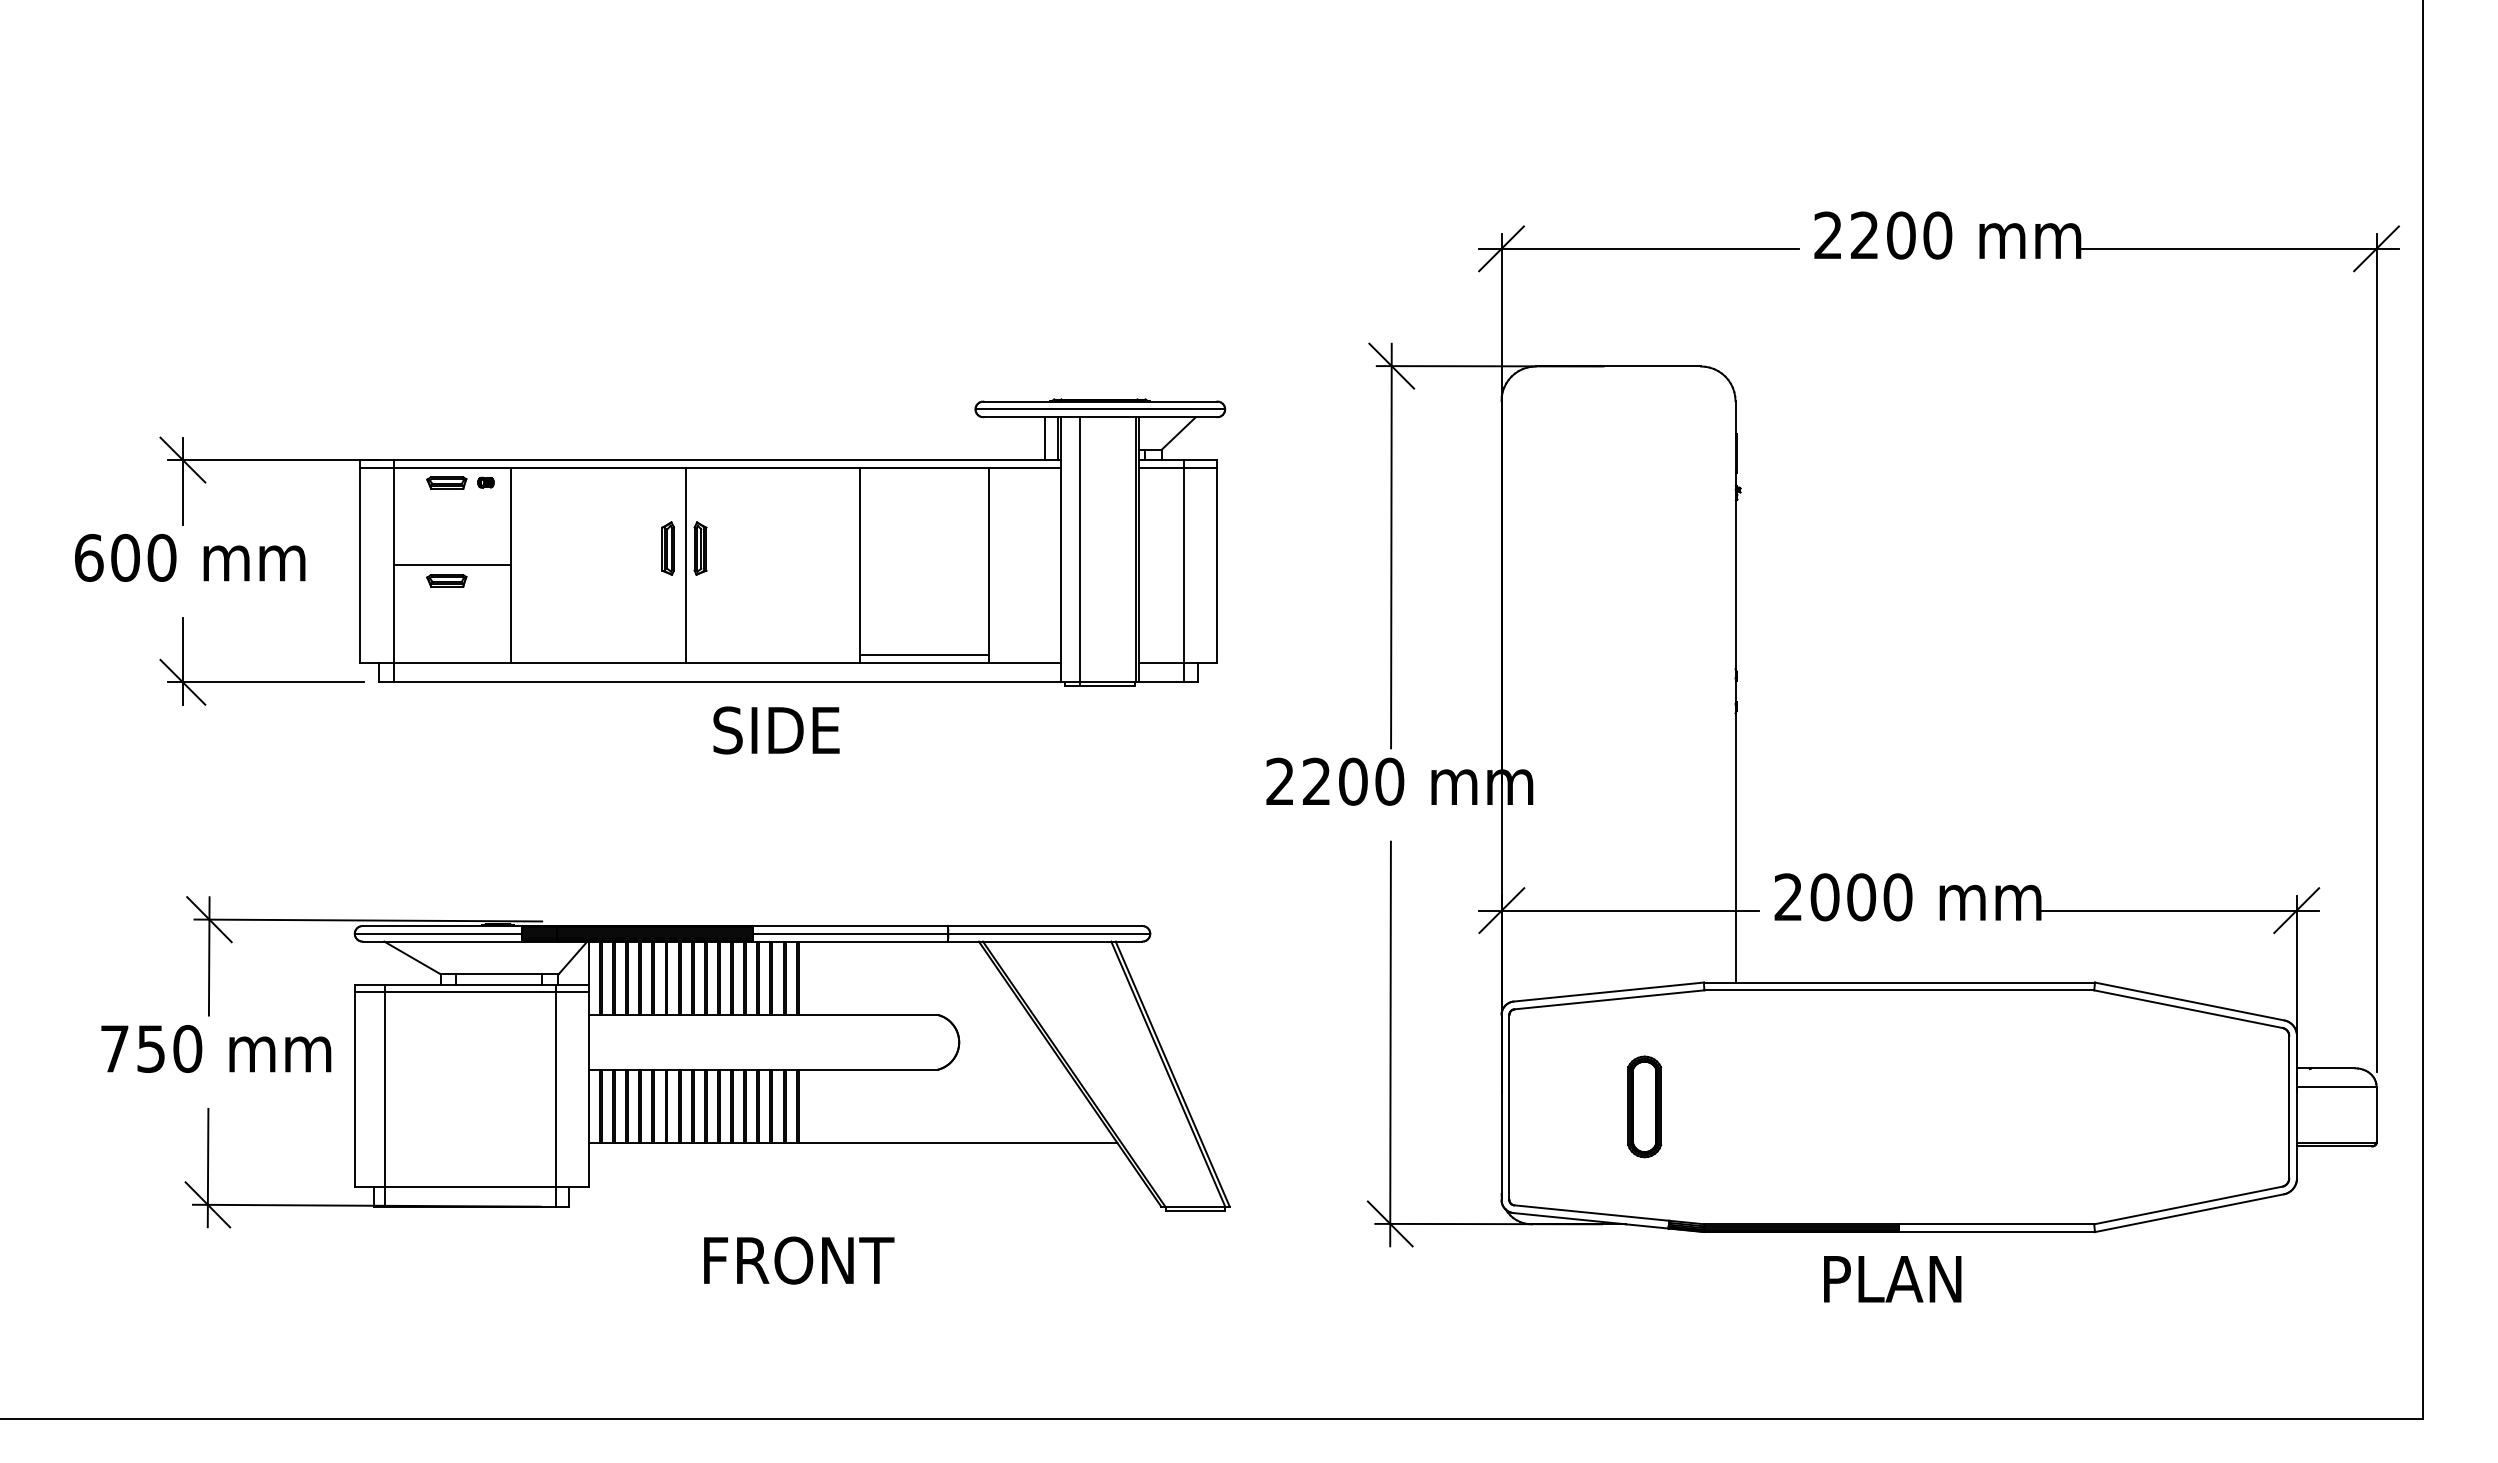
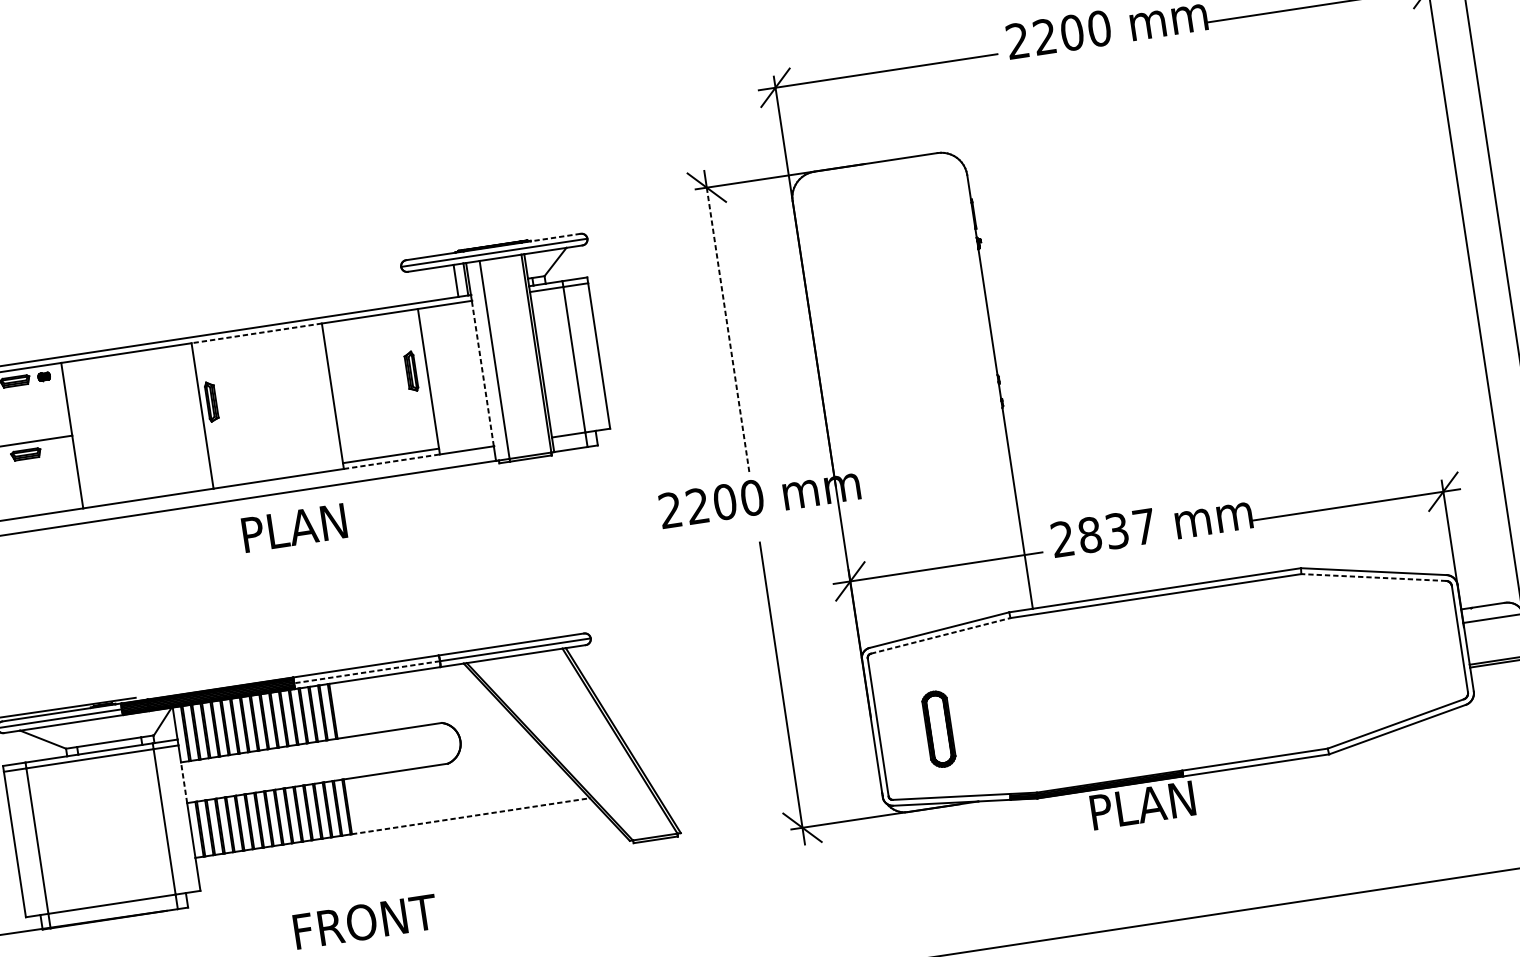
line: (1183, 401) -> (555, 237), solid -> dashed
line: (772, 467) -> (256, 333), solid -> dashed
part: (667, 548) -> (410, 371), moved
line: (1391, 557) -> (728, 330), solid -> dashed
line: (1061, 564) -> (482, 372), solid -> dashed
line: (925, 662) -> (392, 461), solid -> dashed
text: (782, 730) -> (293, 528), SIDE -> PLAN
text: (1861, 897) -> (1117, 531), 2000 -> 2837
line: (850, 933) -> (367, 672), solid -> dashed
line: (1609, 999) -> (940, 635), solid -> dashed
line: (2188, 1009) -> (1373, 577), solid -> dashed
line: (588, 1041) -> (183, 782), solid -> dashed
part: (1644, 1106) -> (938, 729), moved
line: (958, 1143) -> (471, 816), solid -> dashed
text: (1892, 1279) -> (1142, 805), moved

